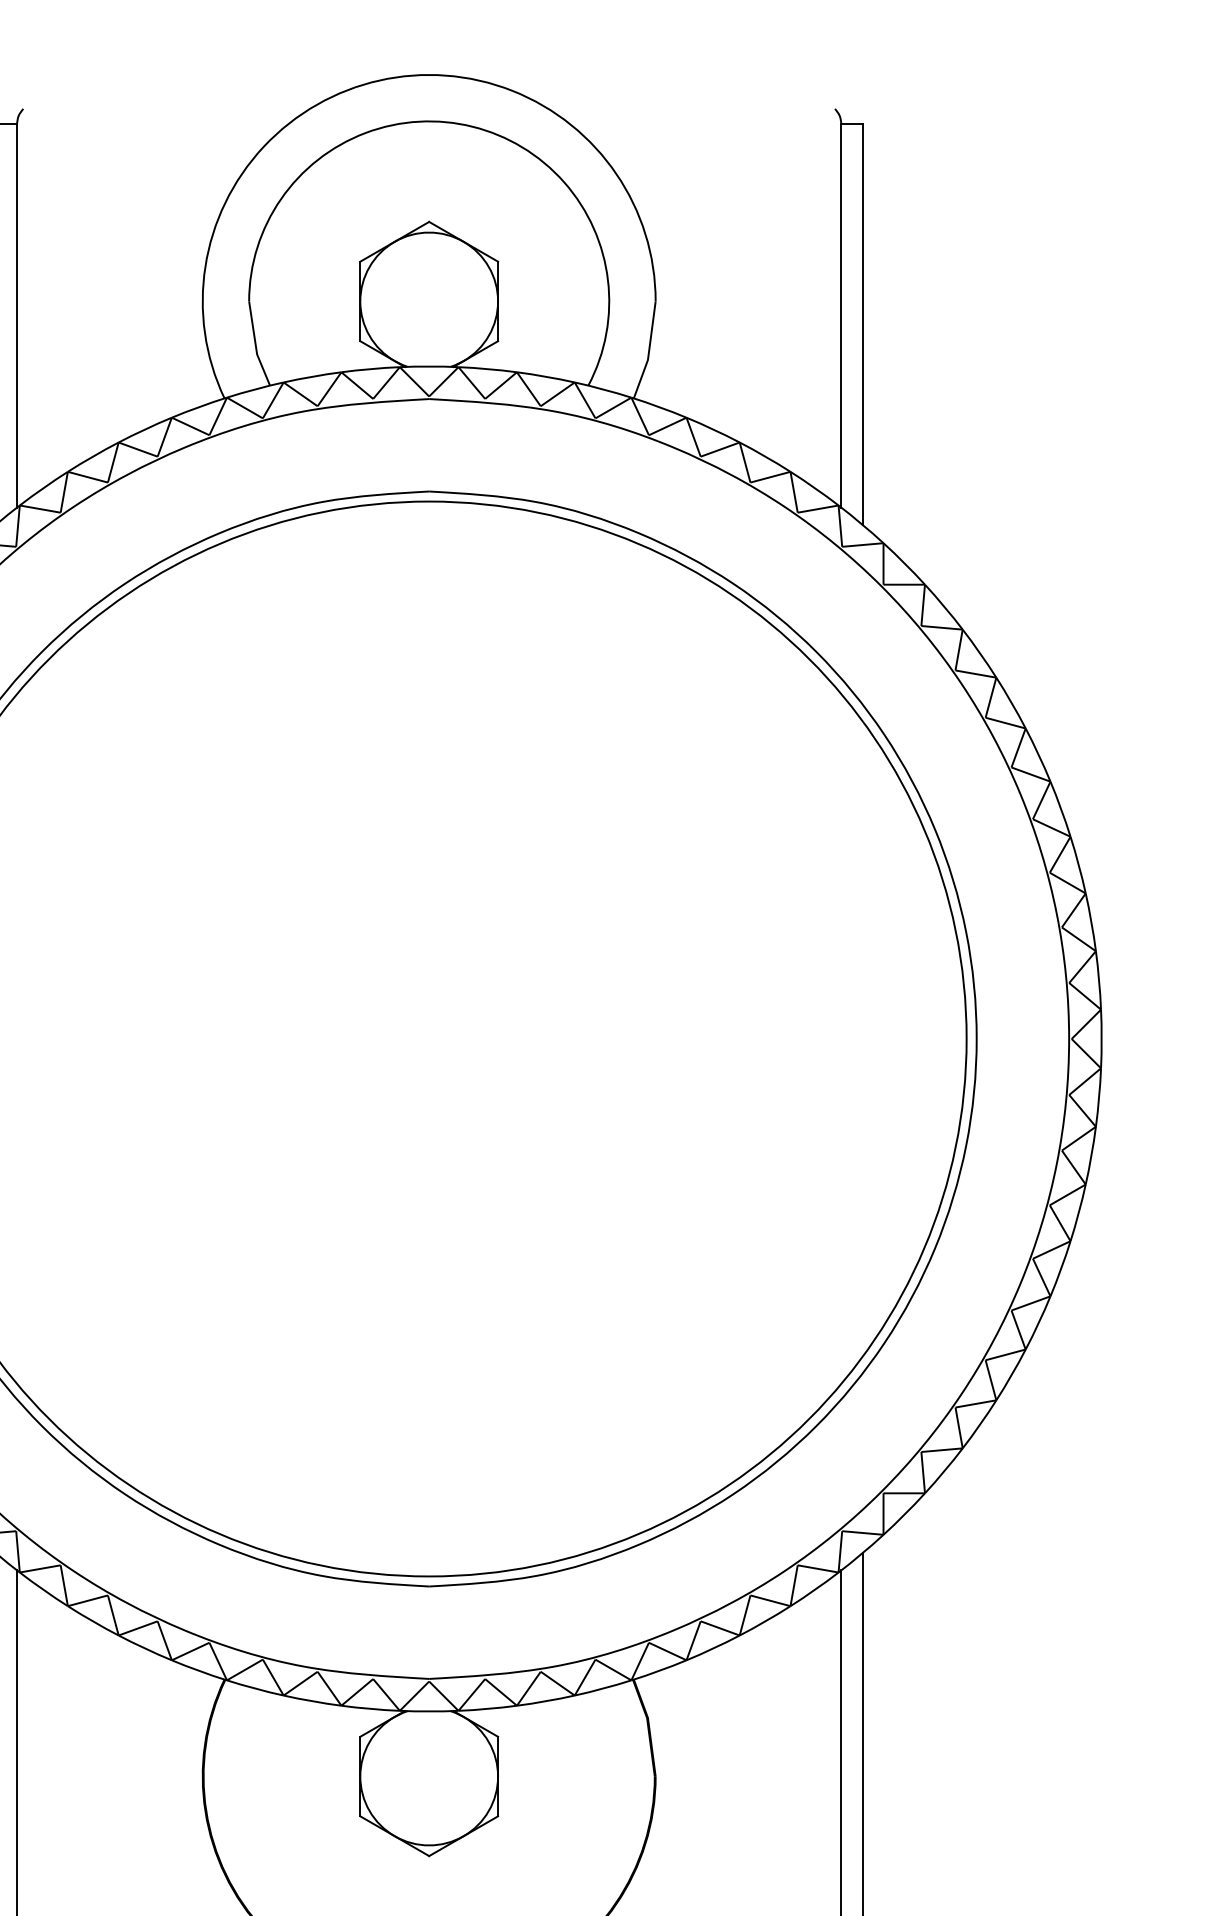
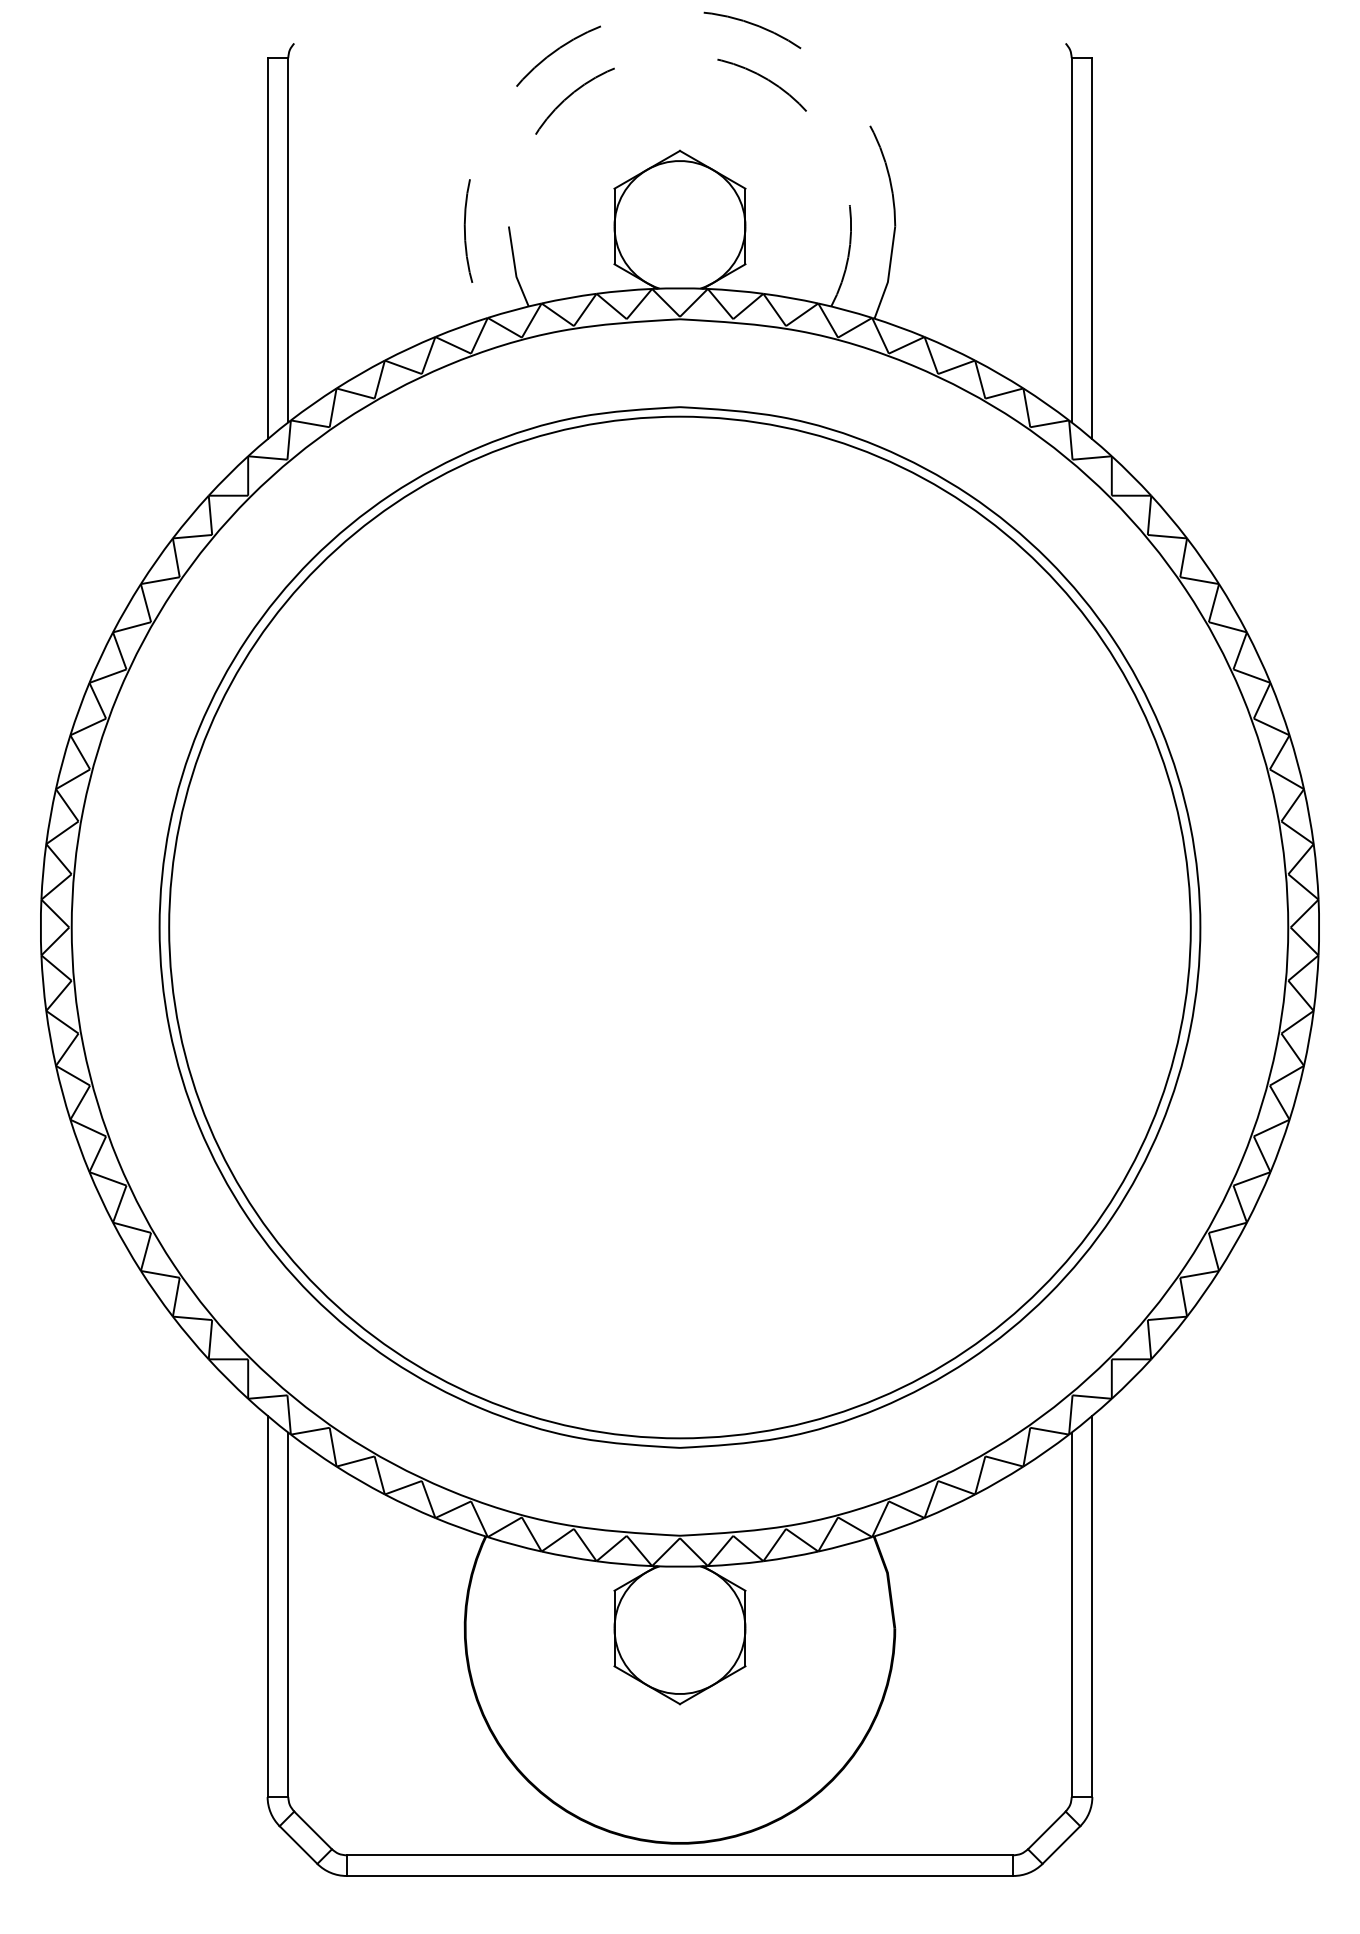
arc: (379, 80) -> (632, 16), solid -> dashed
arc: (472, 126) -> (721, 60), solid -> dashed

